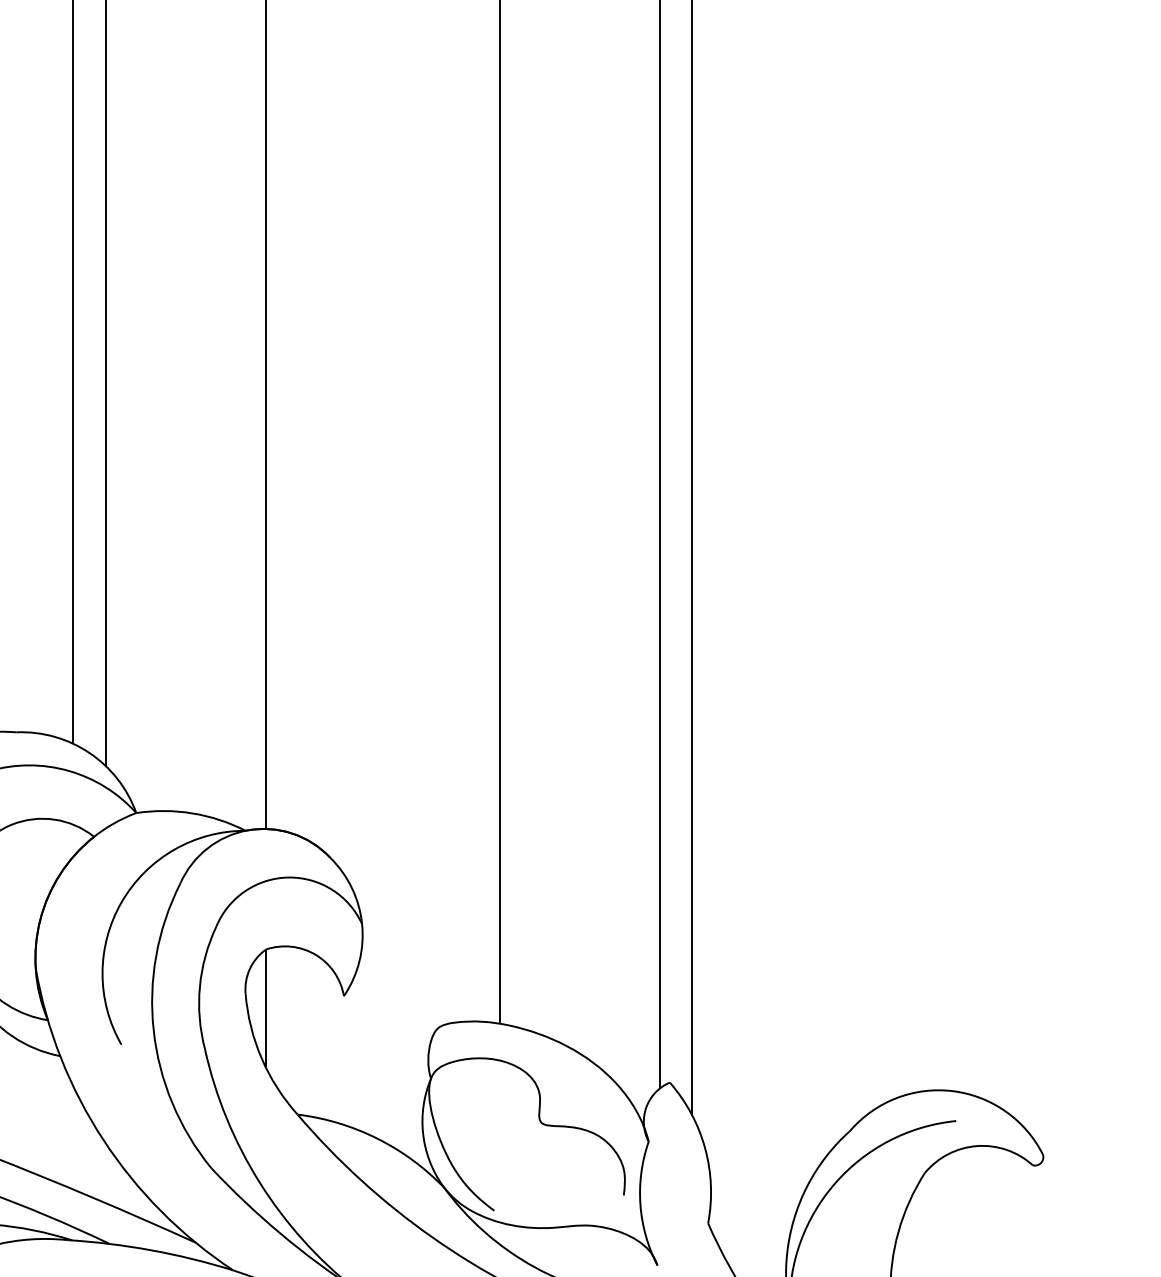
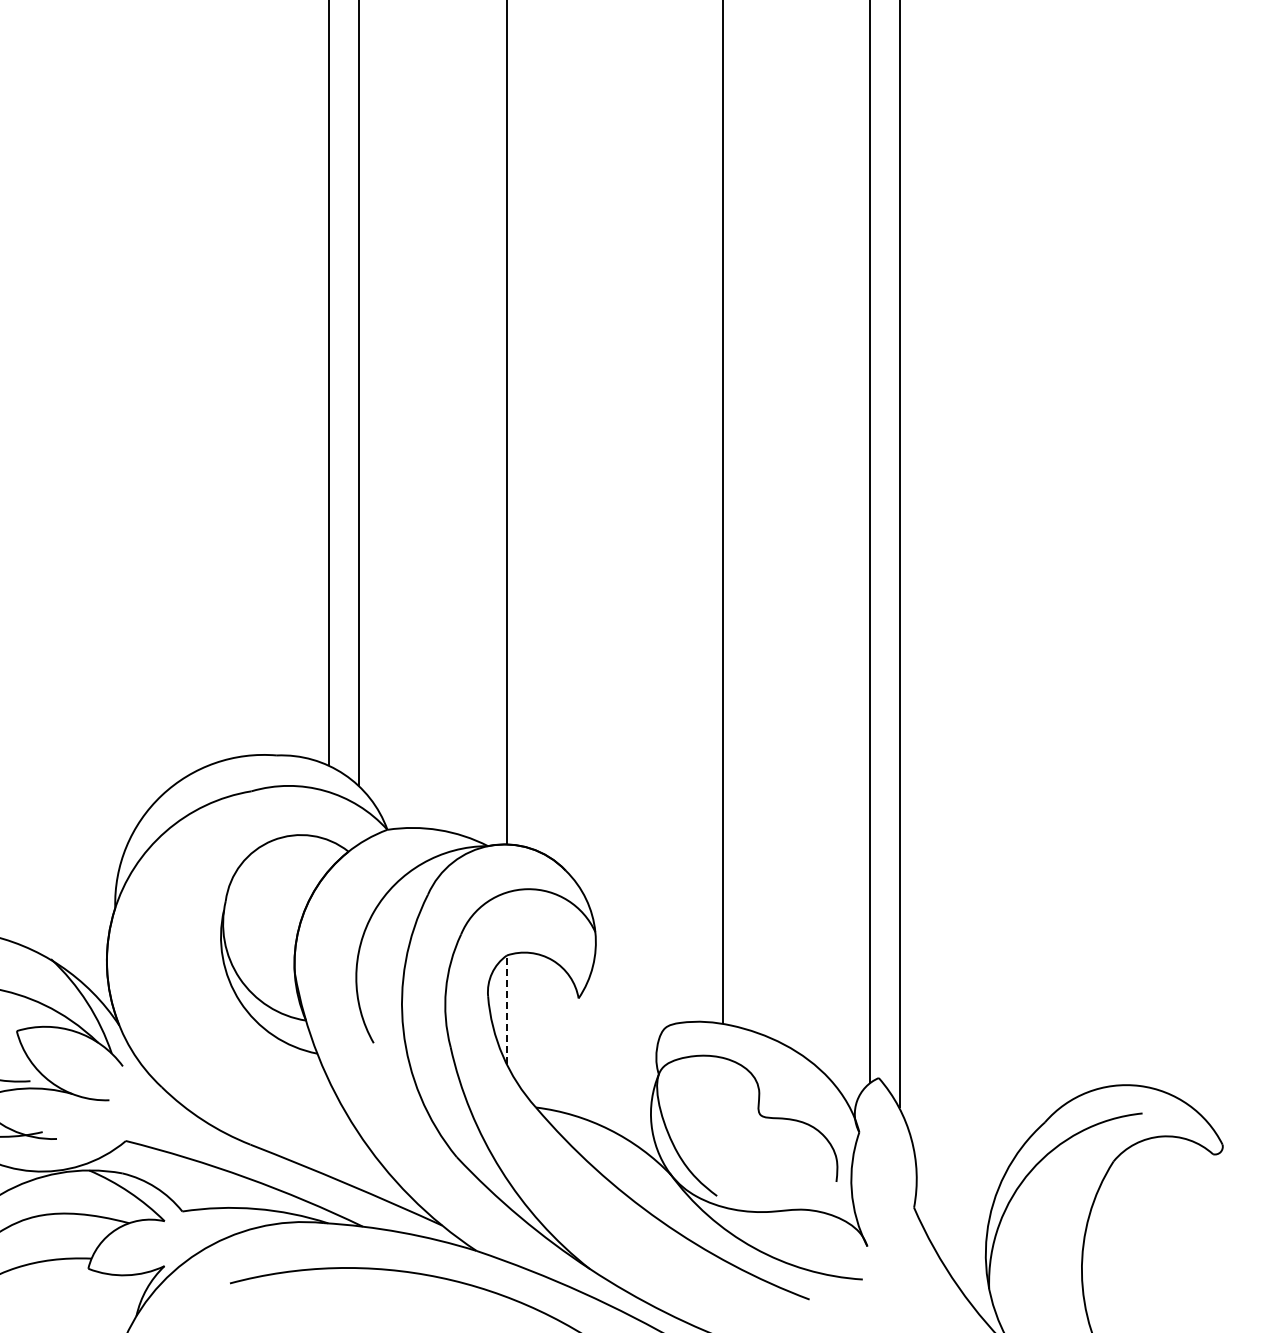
line: (265, 1008) -> (506, 1009), solid -> dashed

